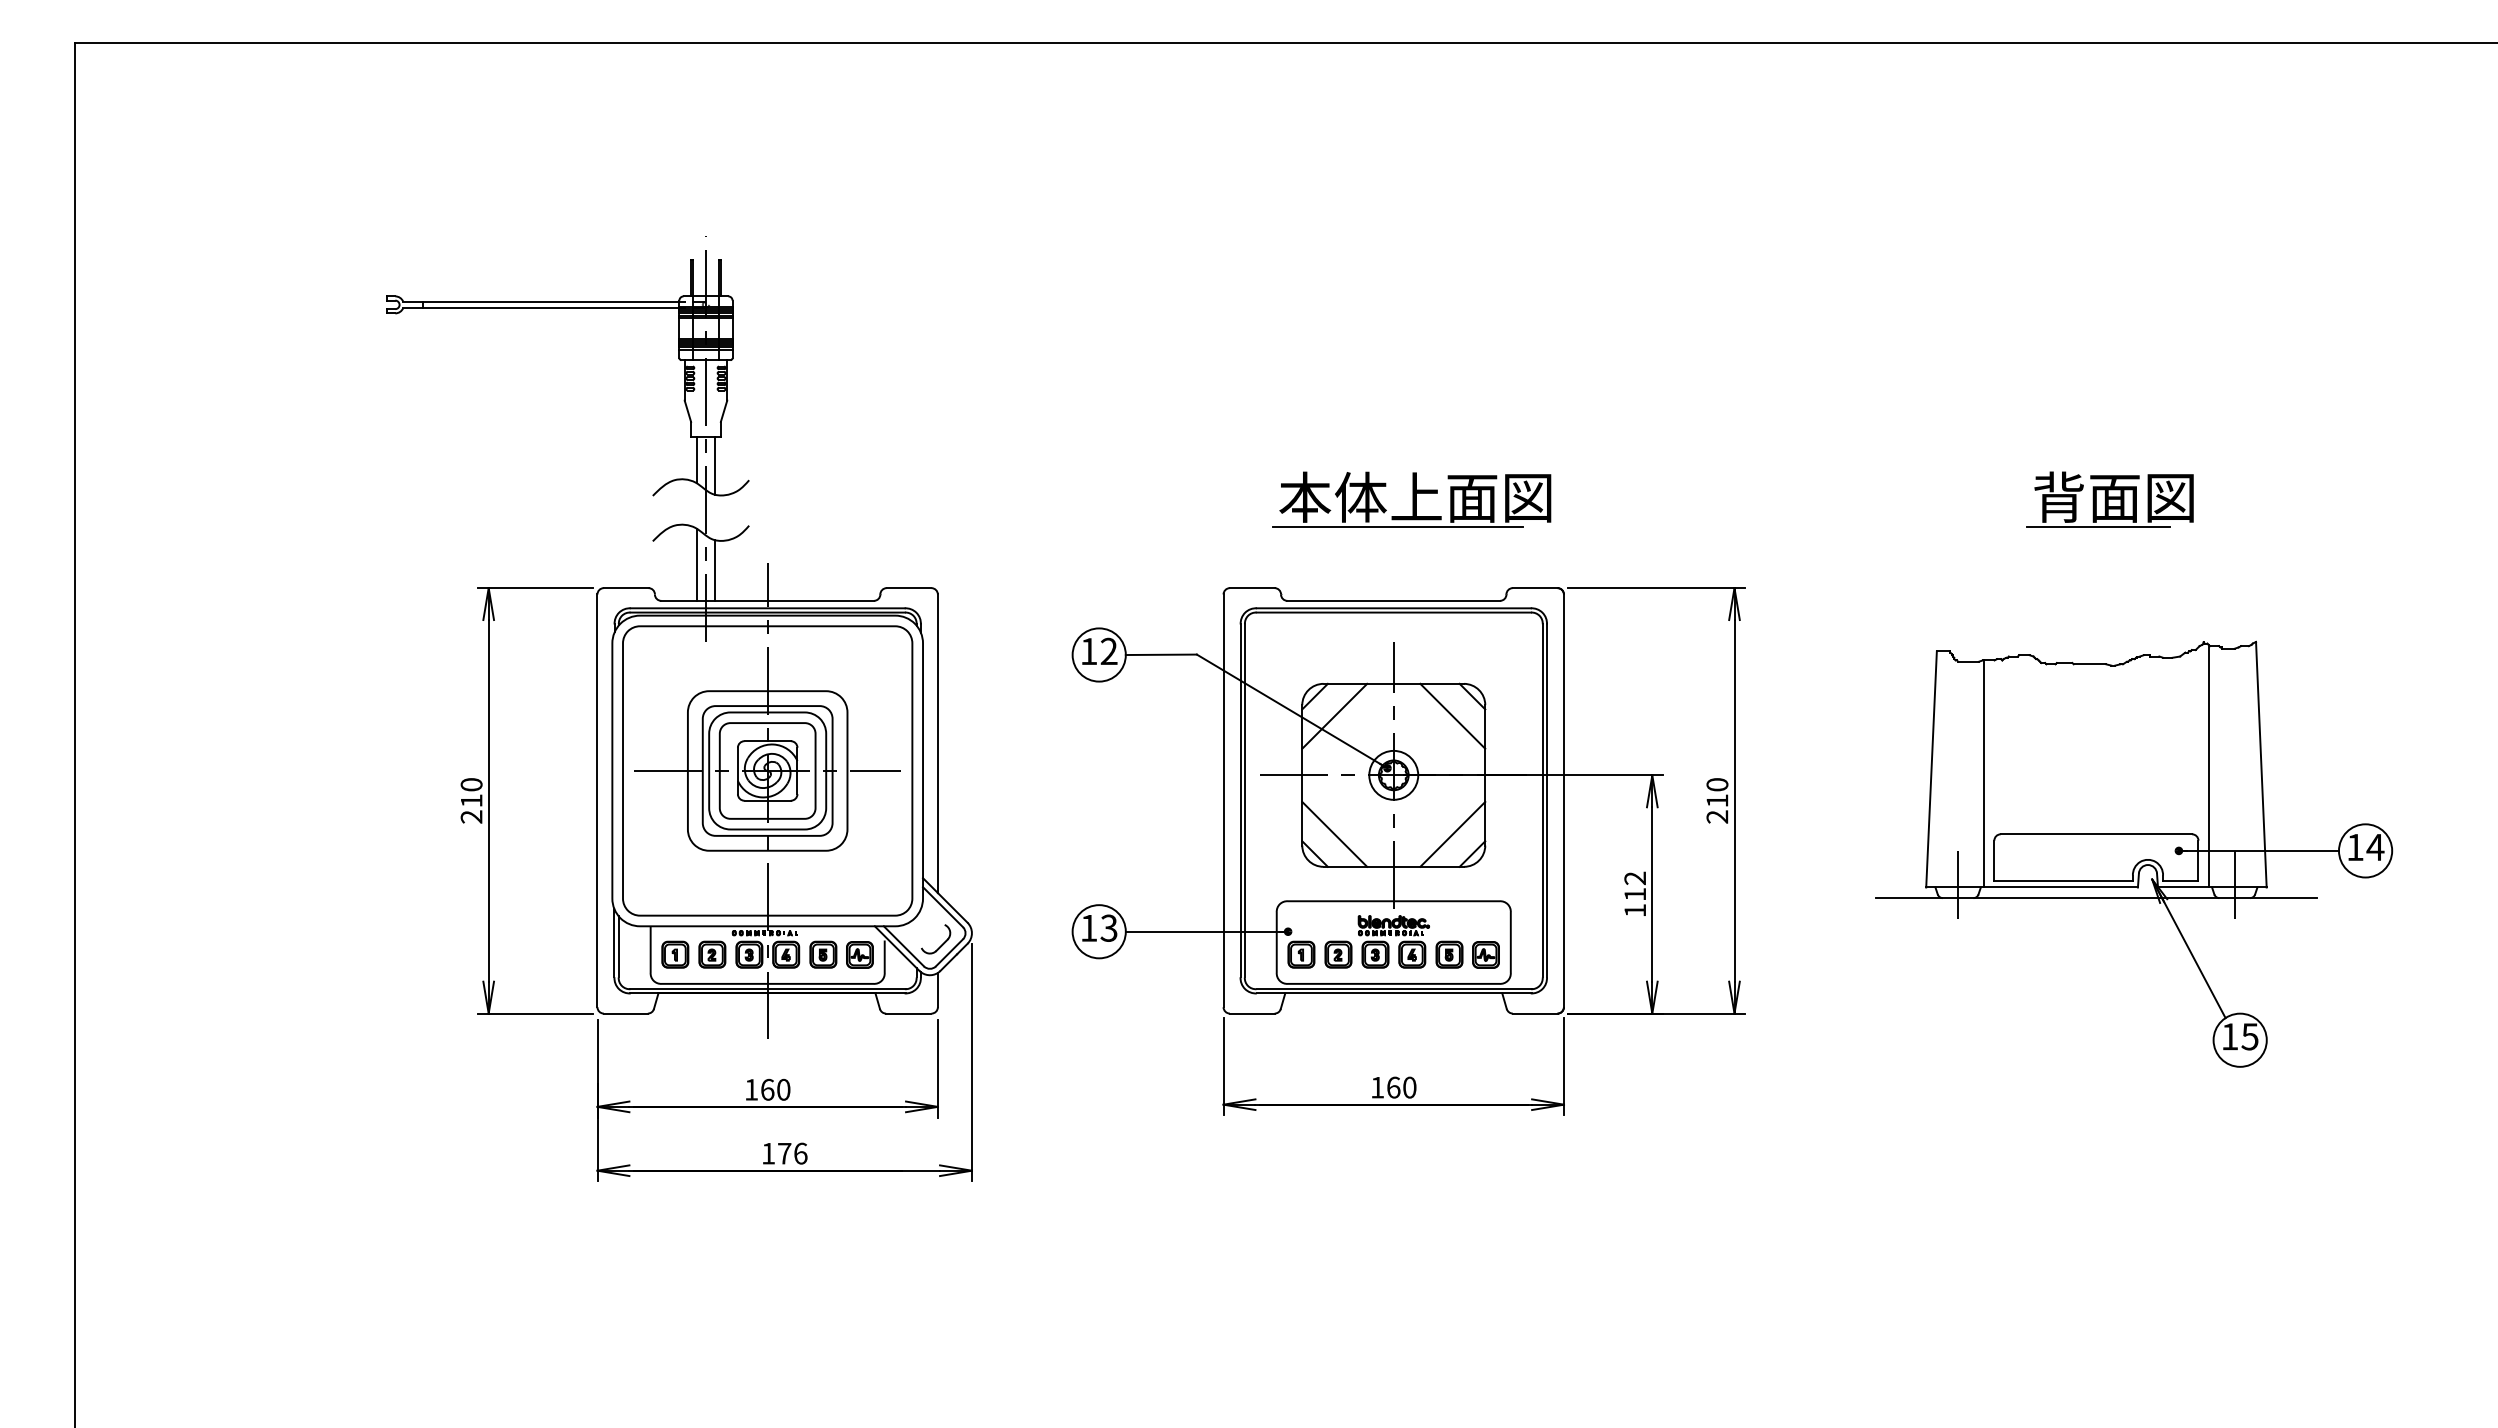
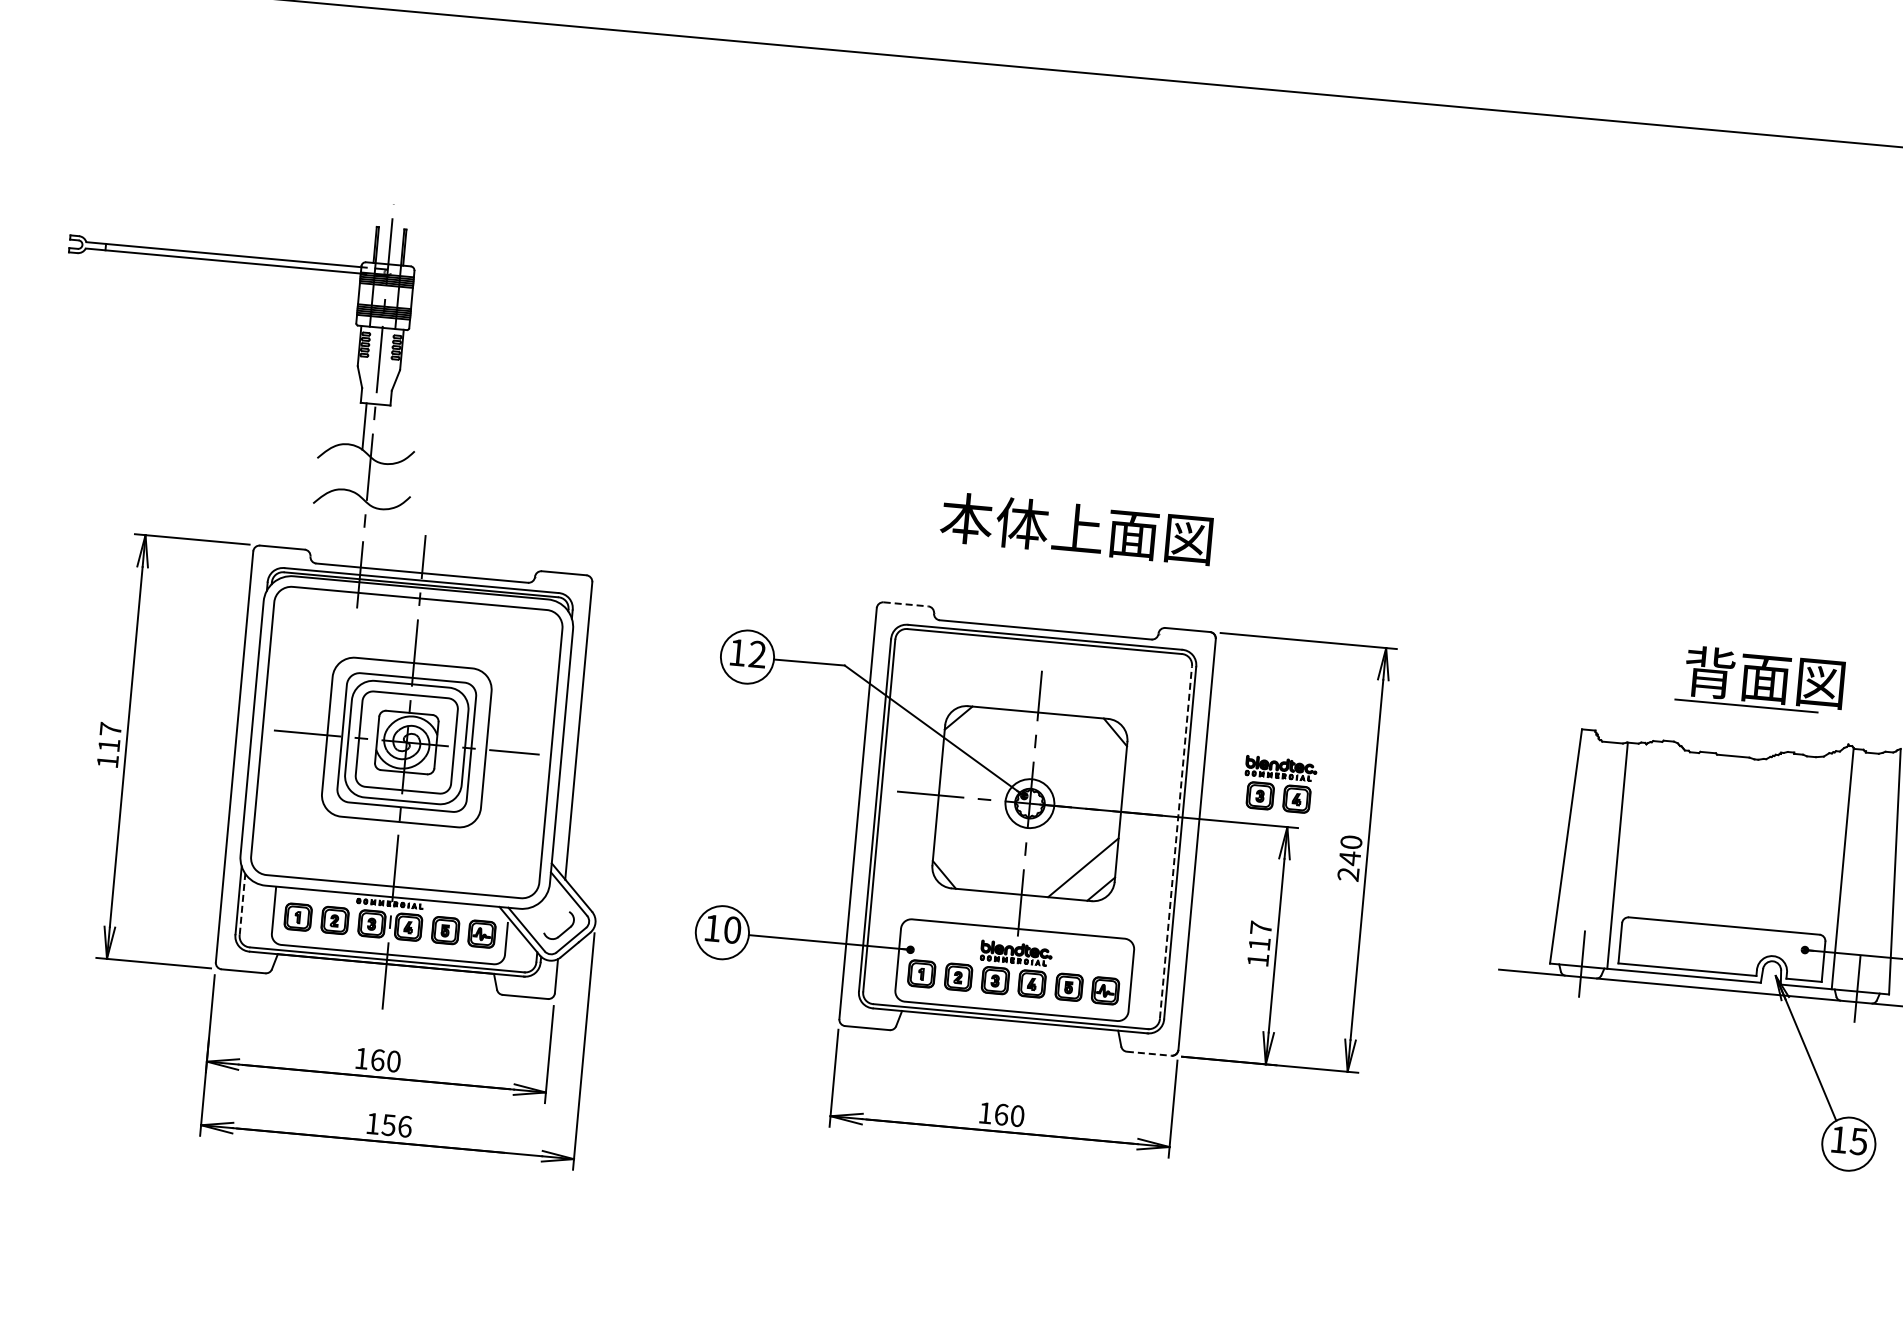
line: (715, 465) -> (382, 433), removed
part: (2109, 499) -> (1759, 679), moved
line: (1398, 527) -> (1057, 557), removed
line: (696, 564) -> (354, 530), removed
line: (715, 570) -> (373, 538), removed
line: (1252, 588) -> (906, 604), solid -> dashed
line: (1334, 715) -> (976, 738), removed
line: (1452, 715) -> (1093, 749), removed
part: (1640, 733) -> (1279, 784), added
text: (471, 800) -> (109, 745), 210 -> 117
line: (1542, 800) -> (1175, 842), solid -> dashed
text: (1717, 800) -> (1350, 858), 210 -> 240
line: (1334, 833) -> (965, 856), removed
text: (1634, 878) -> (1260, 928), 112 -> 117
text: (1108, 927) -> (732, 929), 13 -> 10
line: (618, 946) -> (242, 903), solid -> dashed
line: (1535, 1013) -> (1149, 1053), solid -> dashed
text: (784, 1153) -> (388, 1125), 176 -> 156

